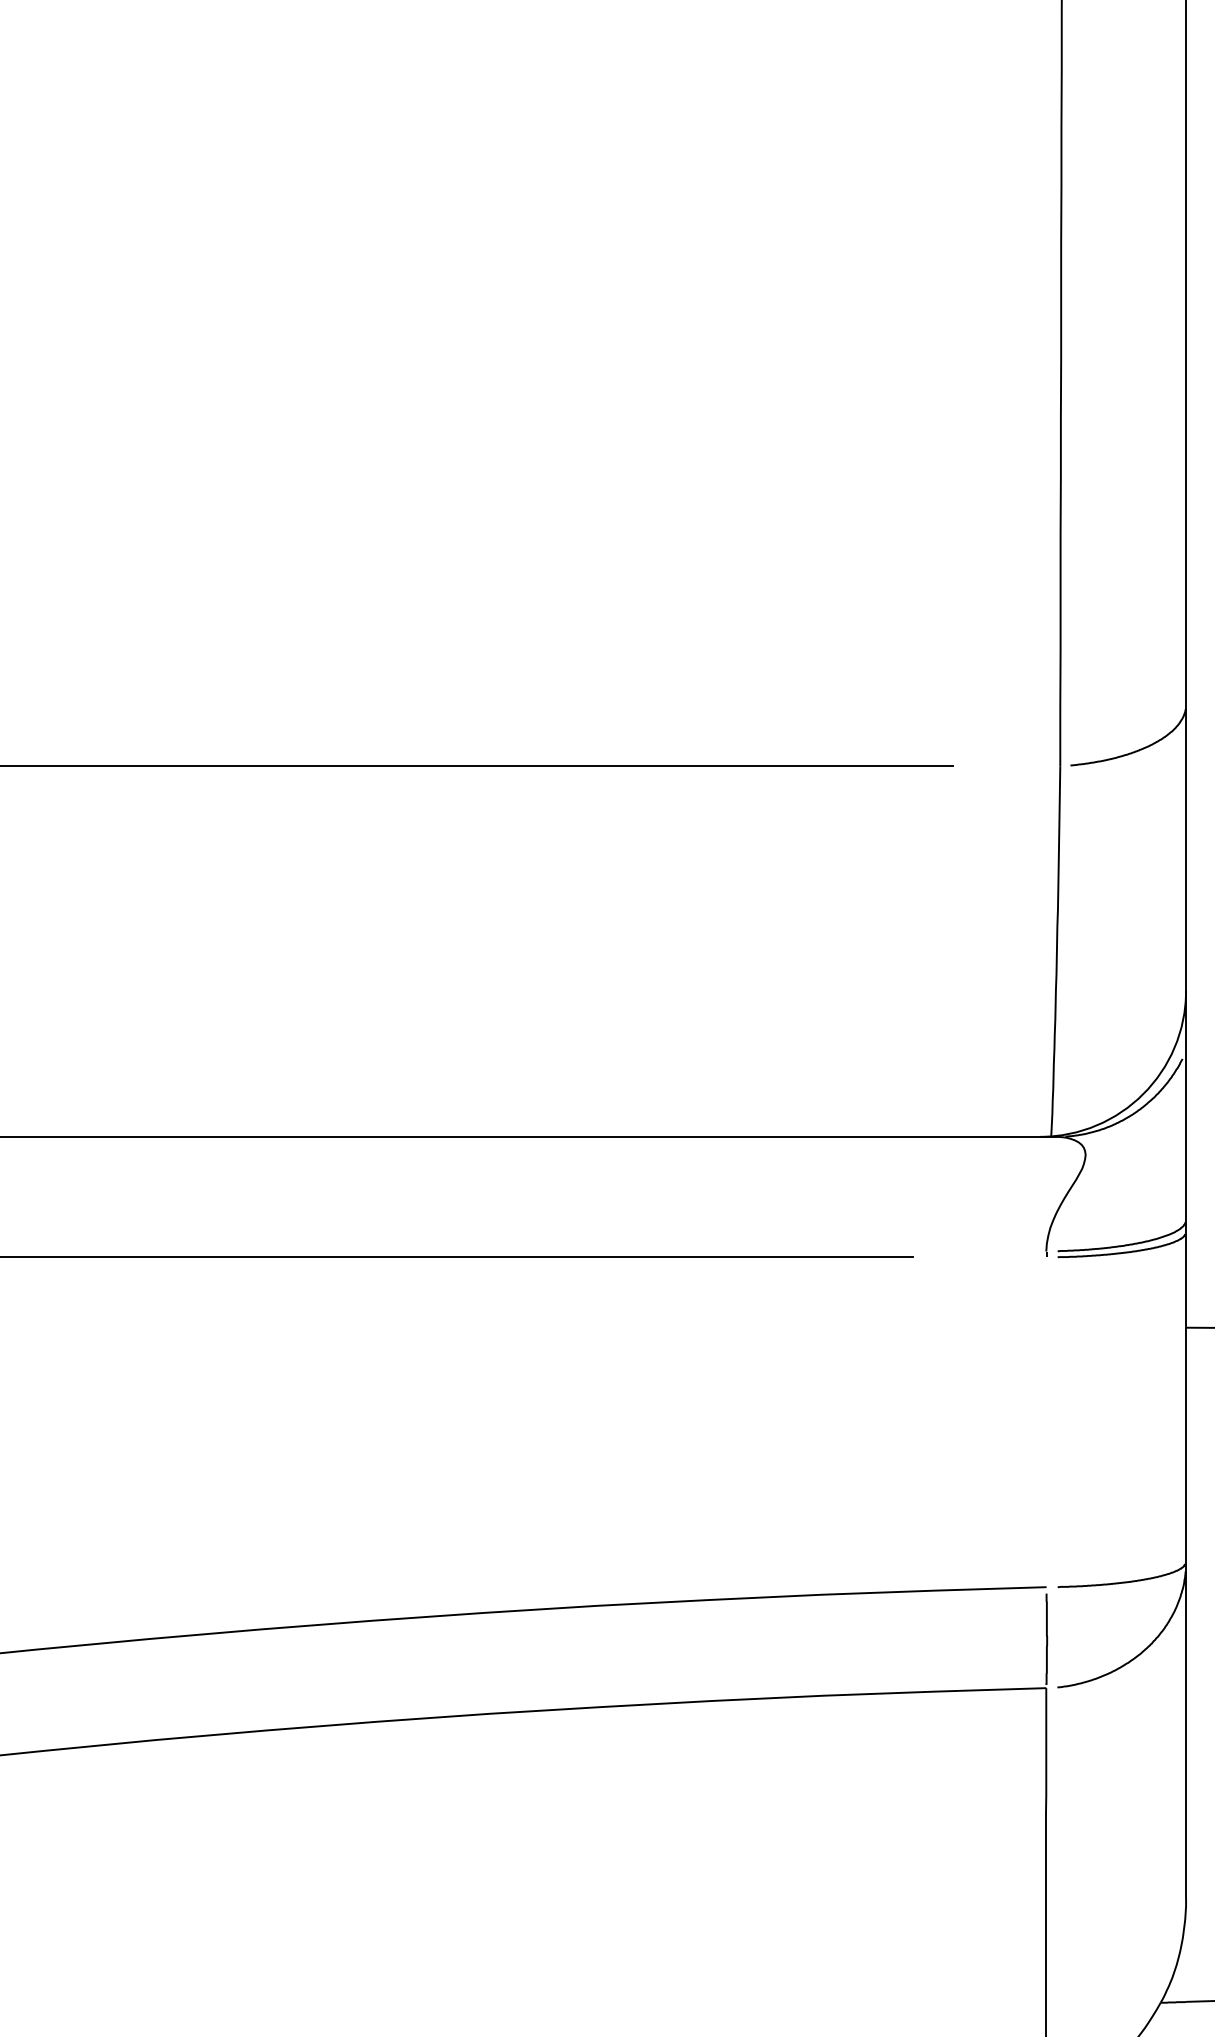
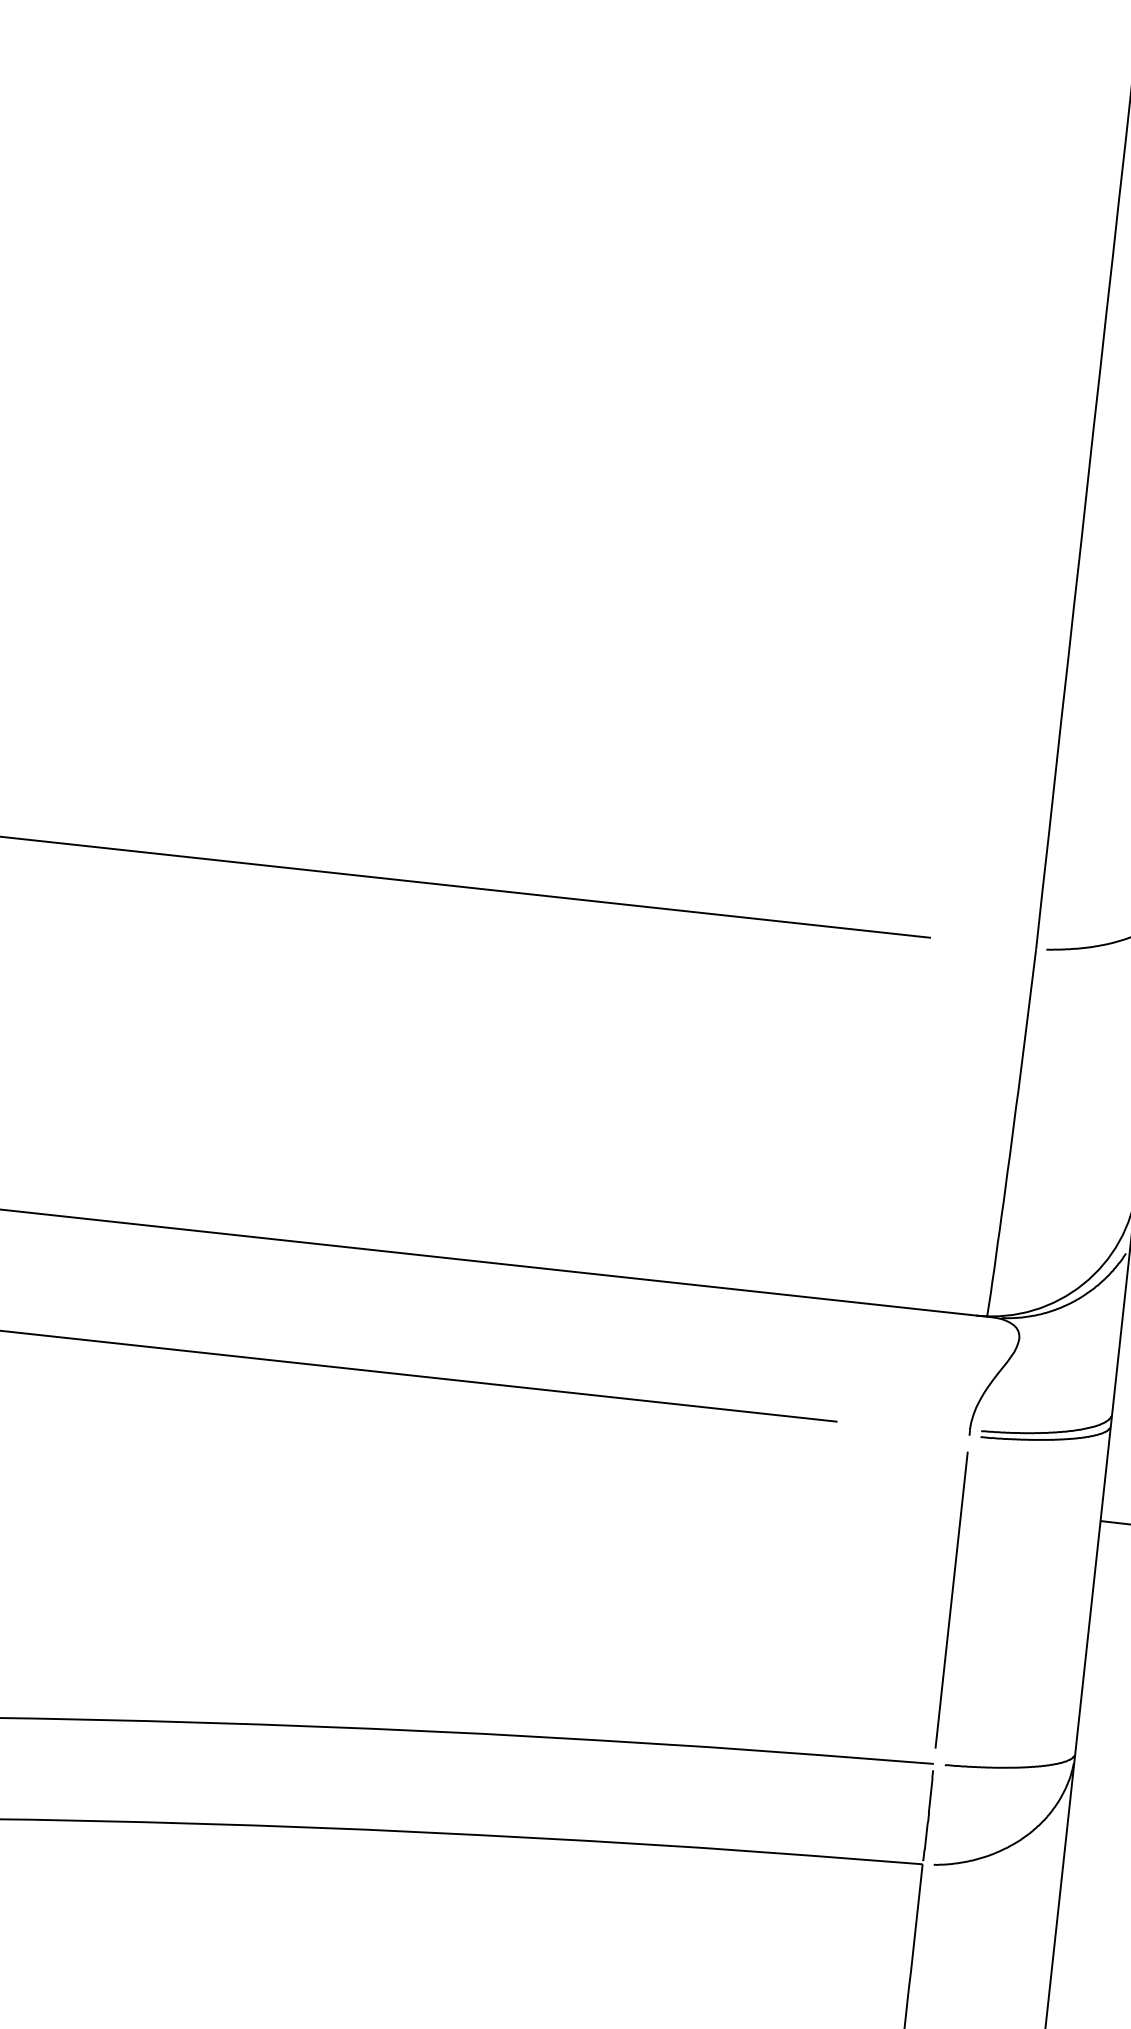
line: (1046, 1422) -> (951, 1600), added

